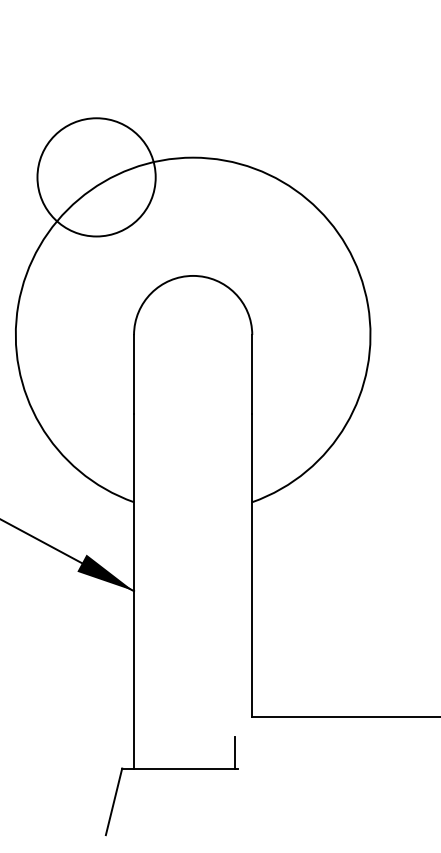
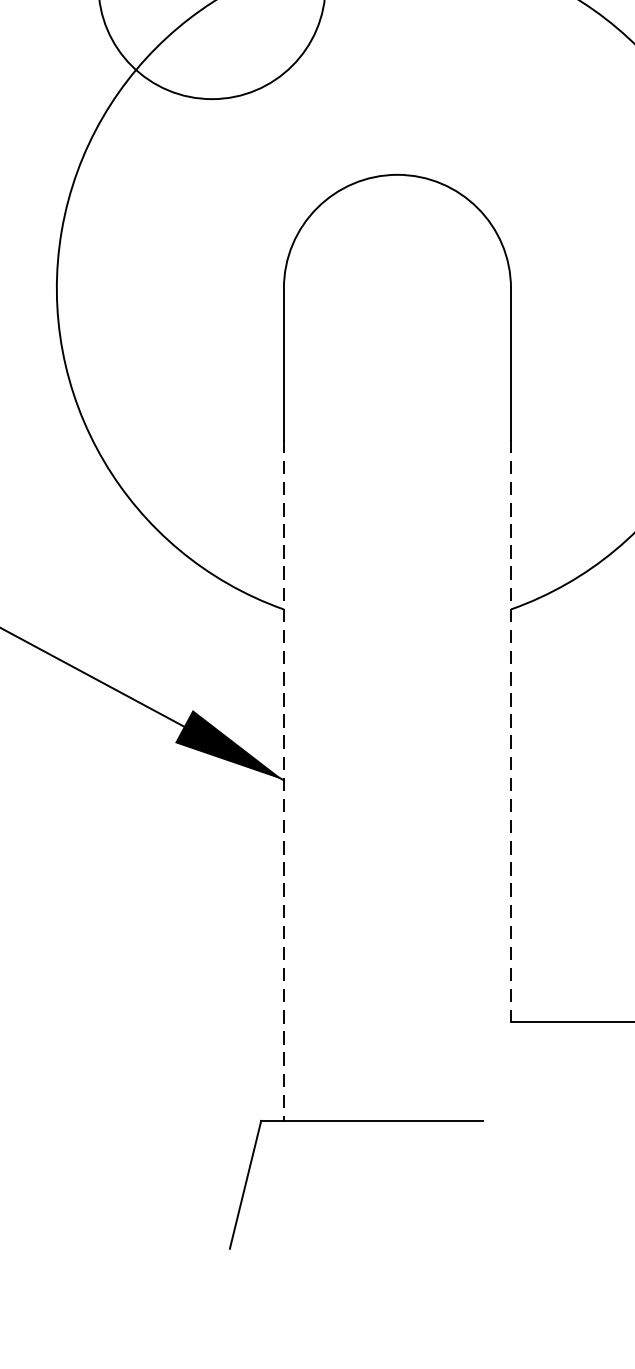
line: (252, 565) -> (511, 730), solid -> dashed
line: (134, 591) -> (284, 780), solid -> dashed
line: (234, 752) -> (476, 1090), removed

